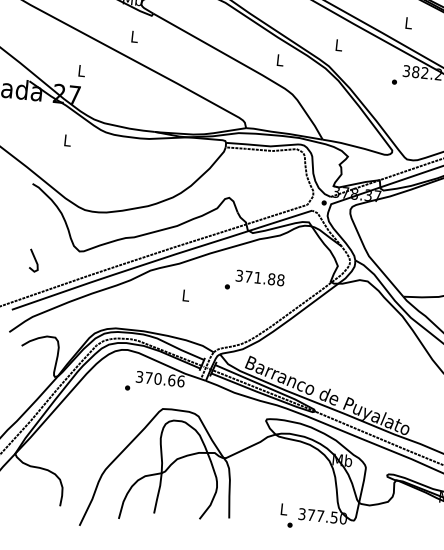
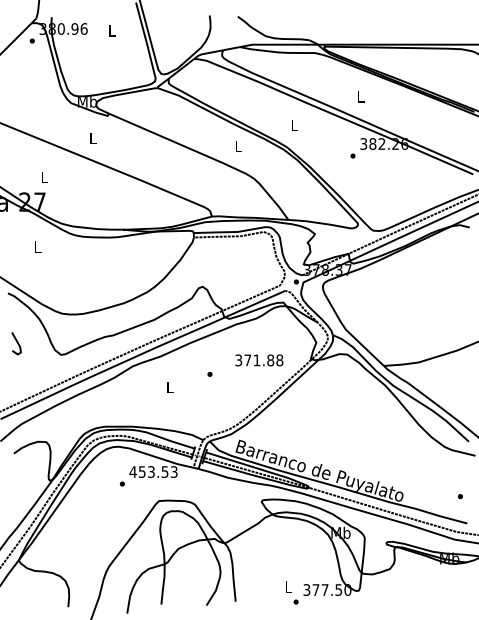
line: (34, 259) -> (16, 342), moved
text: (260, 278) -> (259, 360), moved
text: (160, 378) -> (153, 471), 370.66 -> 453.53

